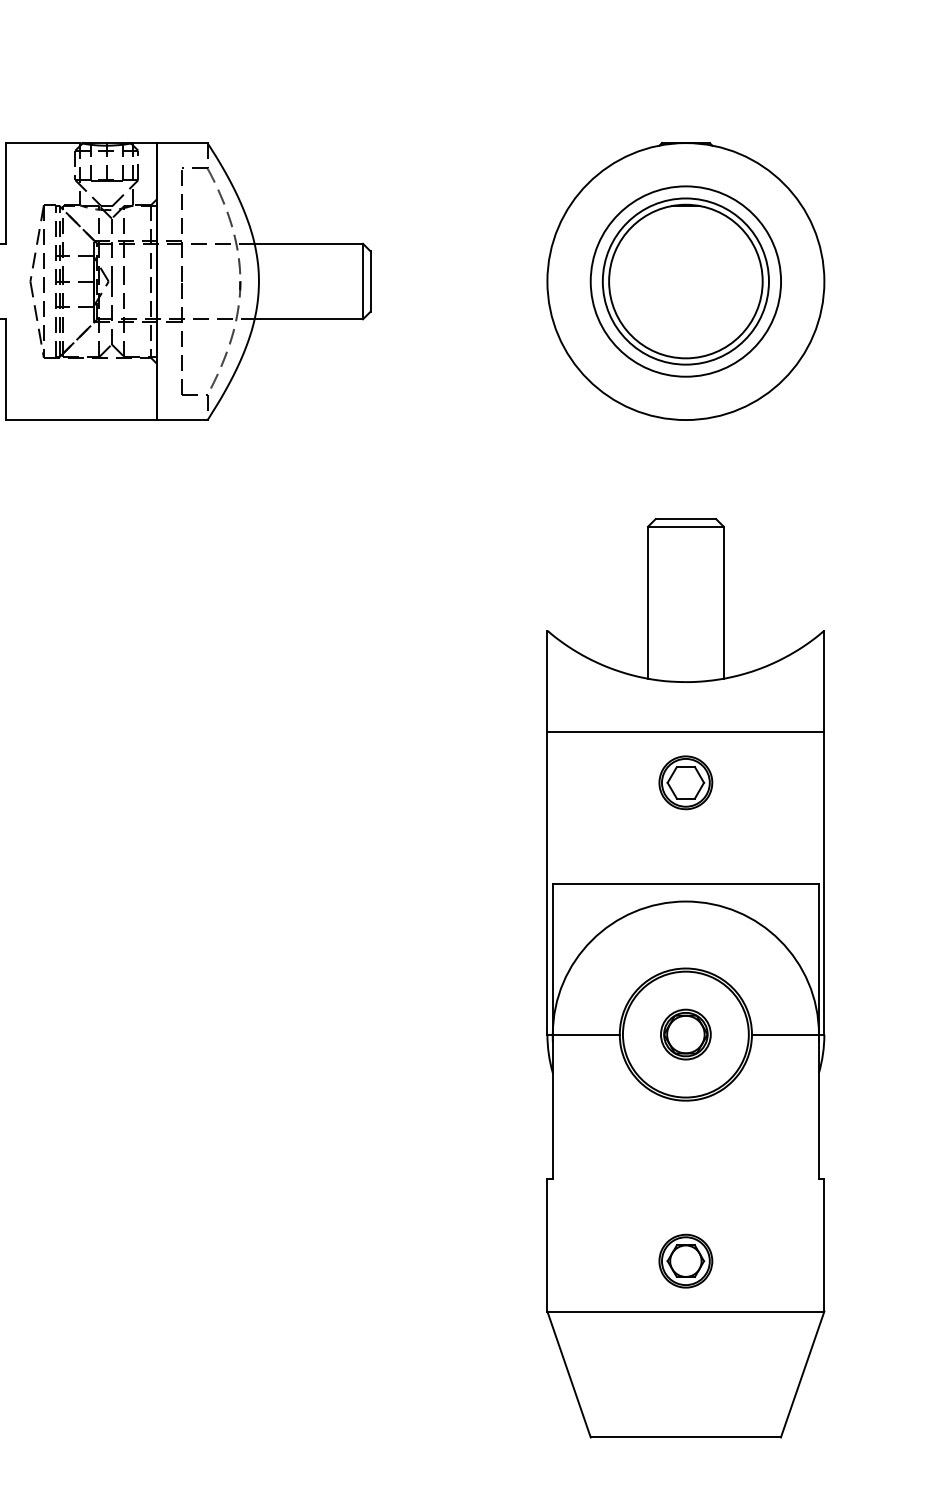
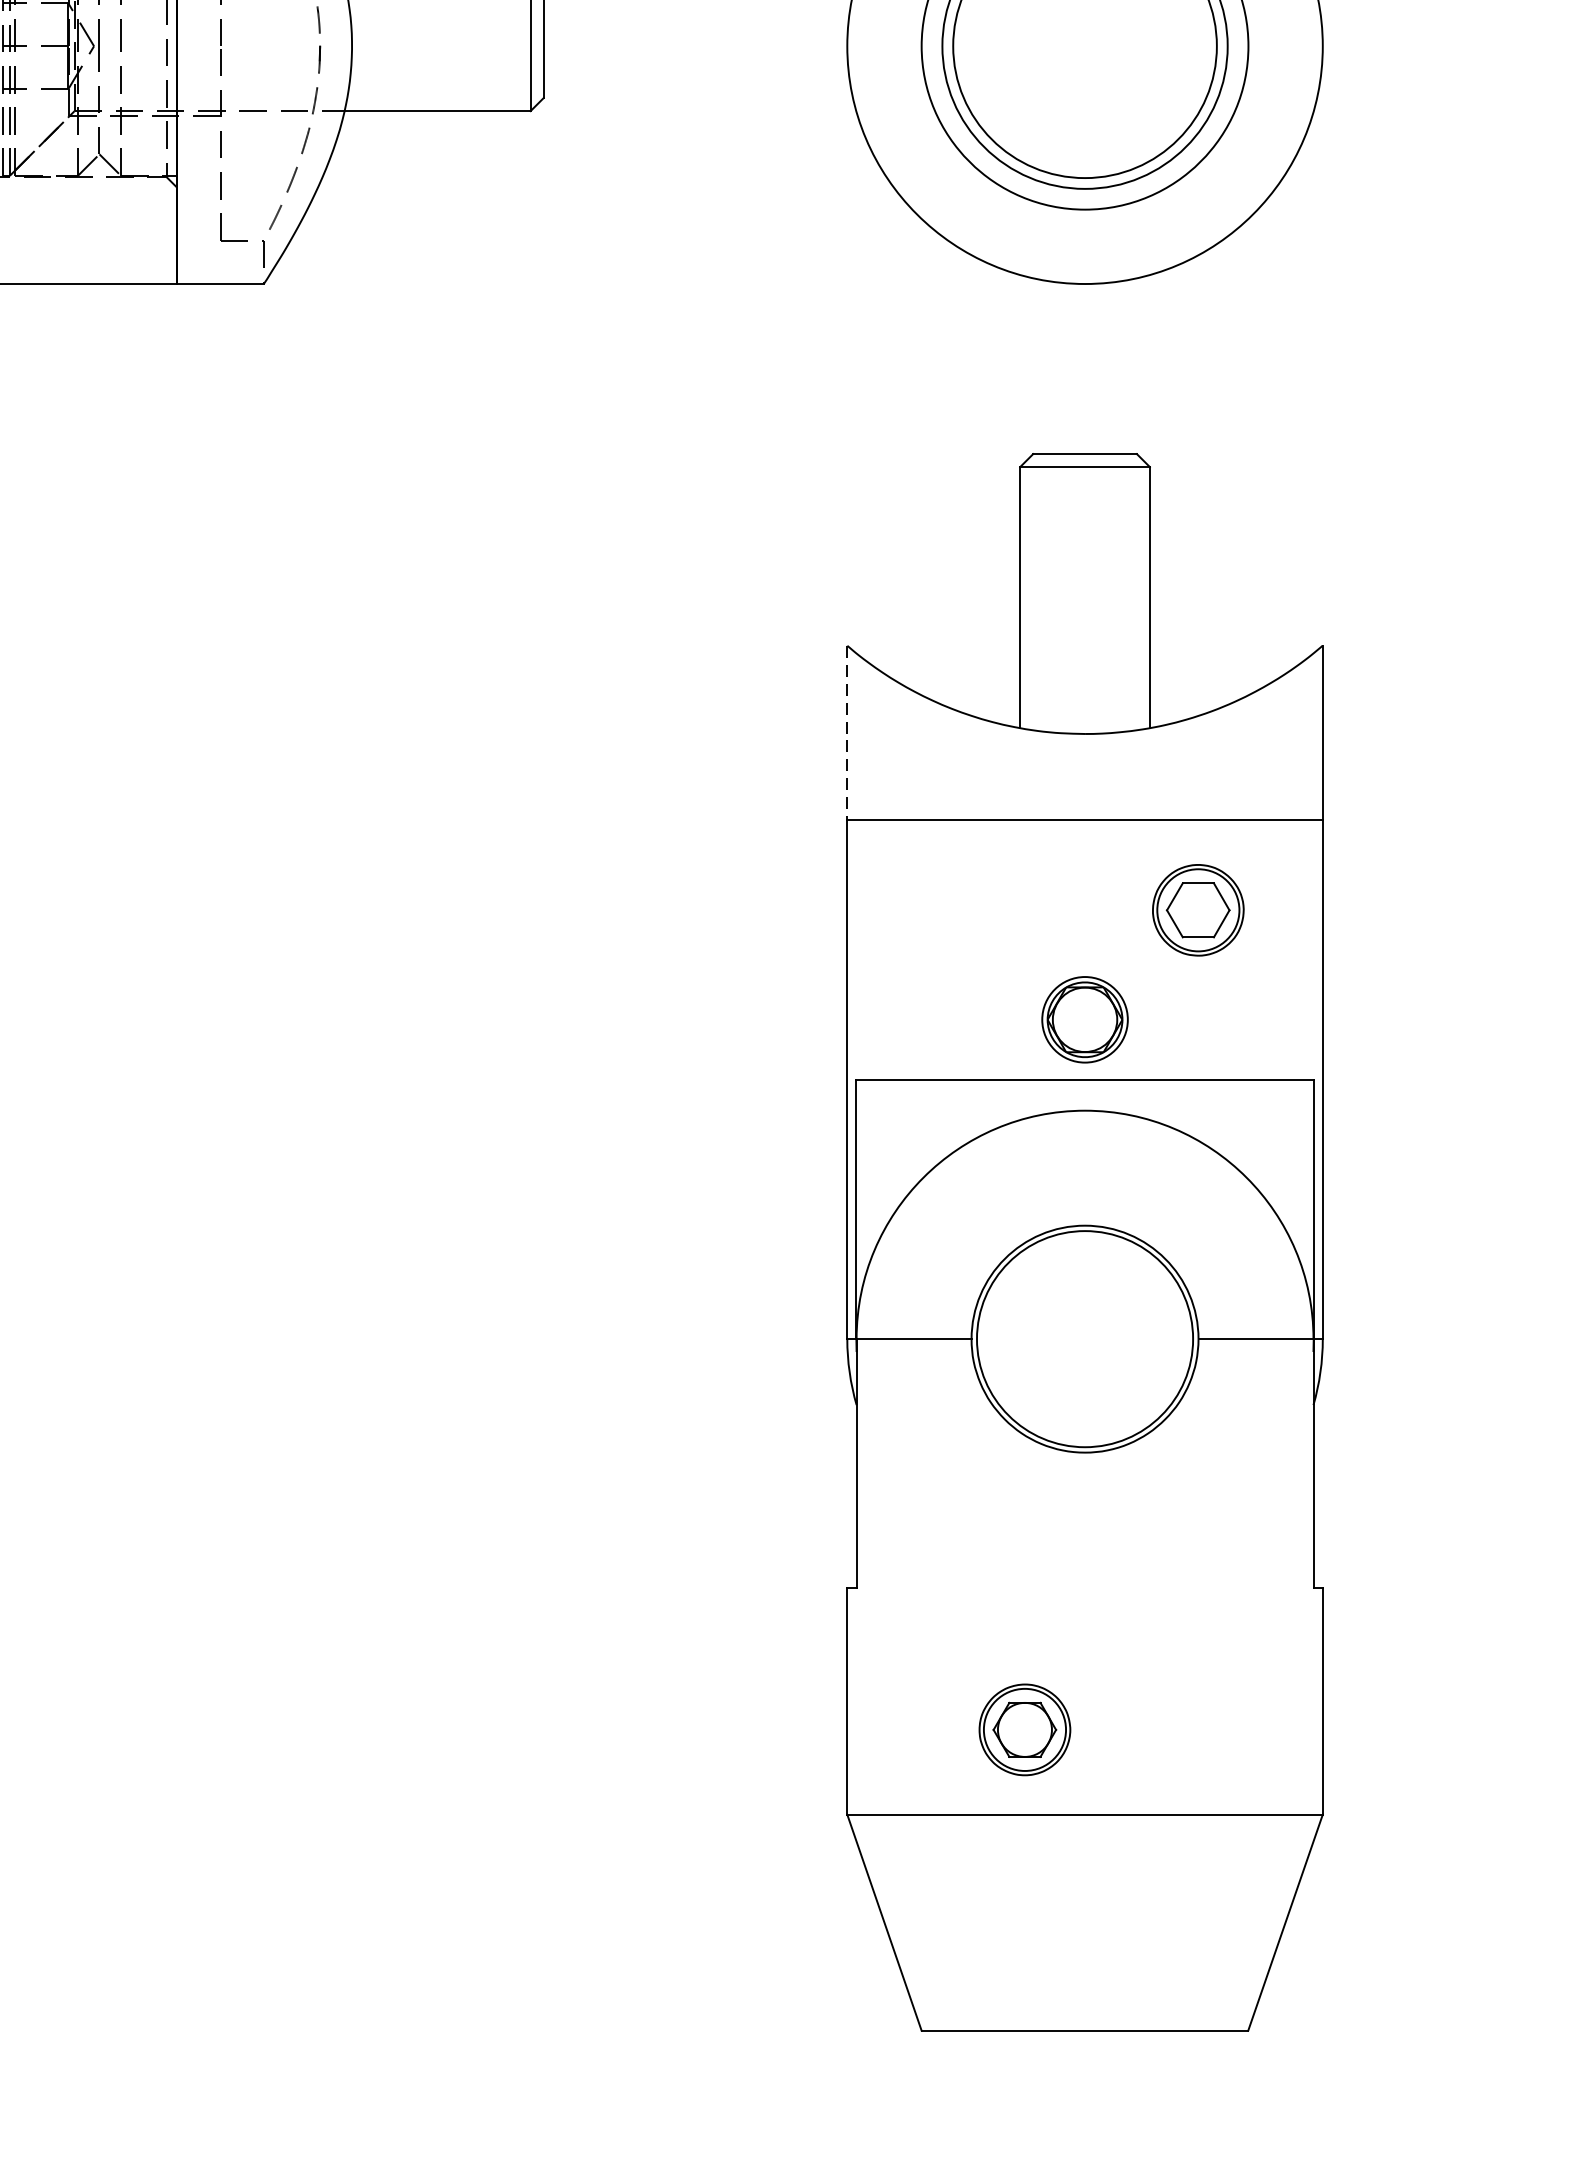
line: (547, 681) -> (847, 732), solid -> dashed
part: (685, 782) -> (1197, 909), moved
part: (685, 1034) -> (1084, 1019), moved
part: (685, 1260) -> (1024, 1728), moved

